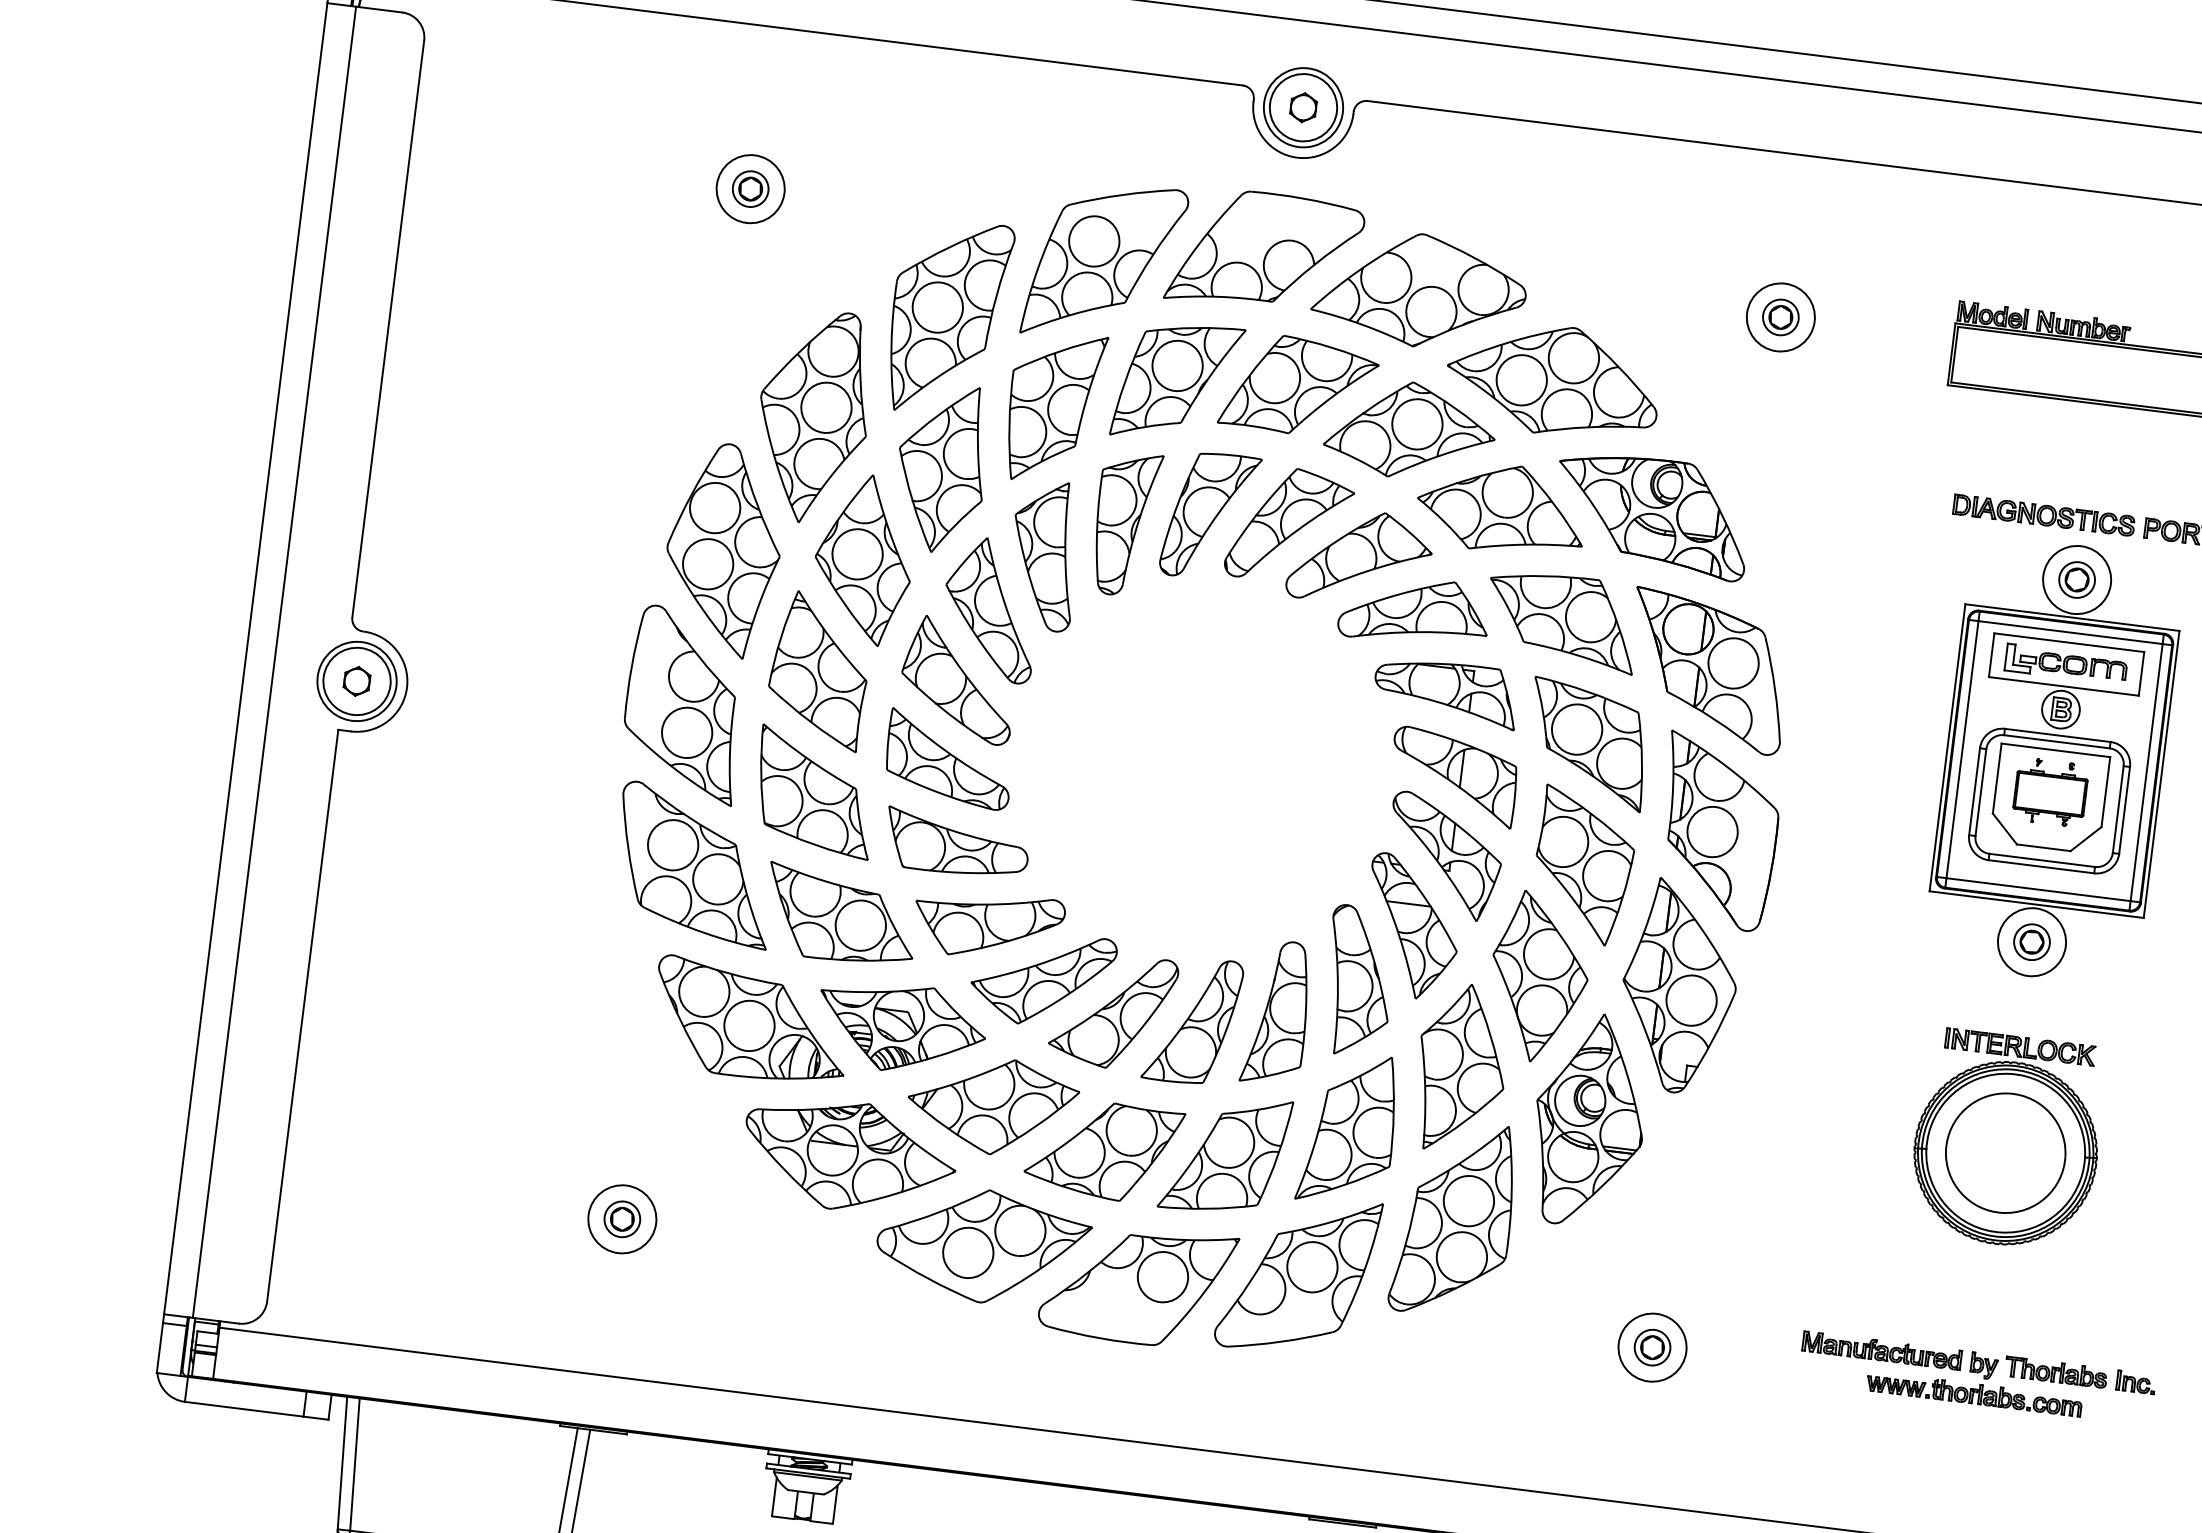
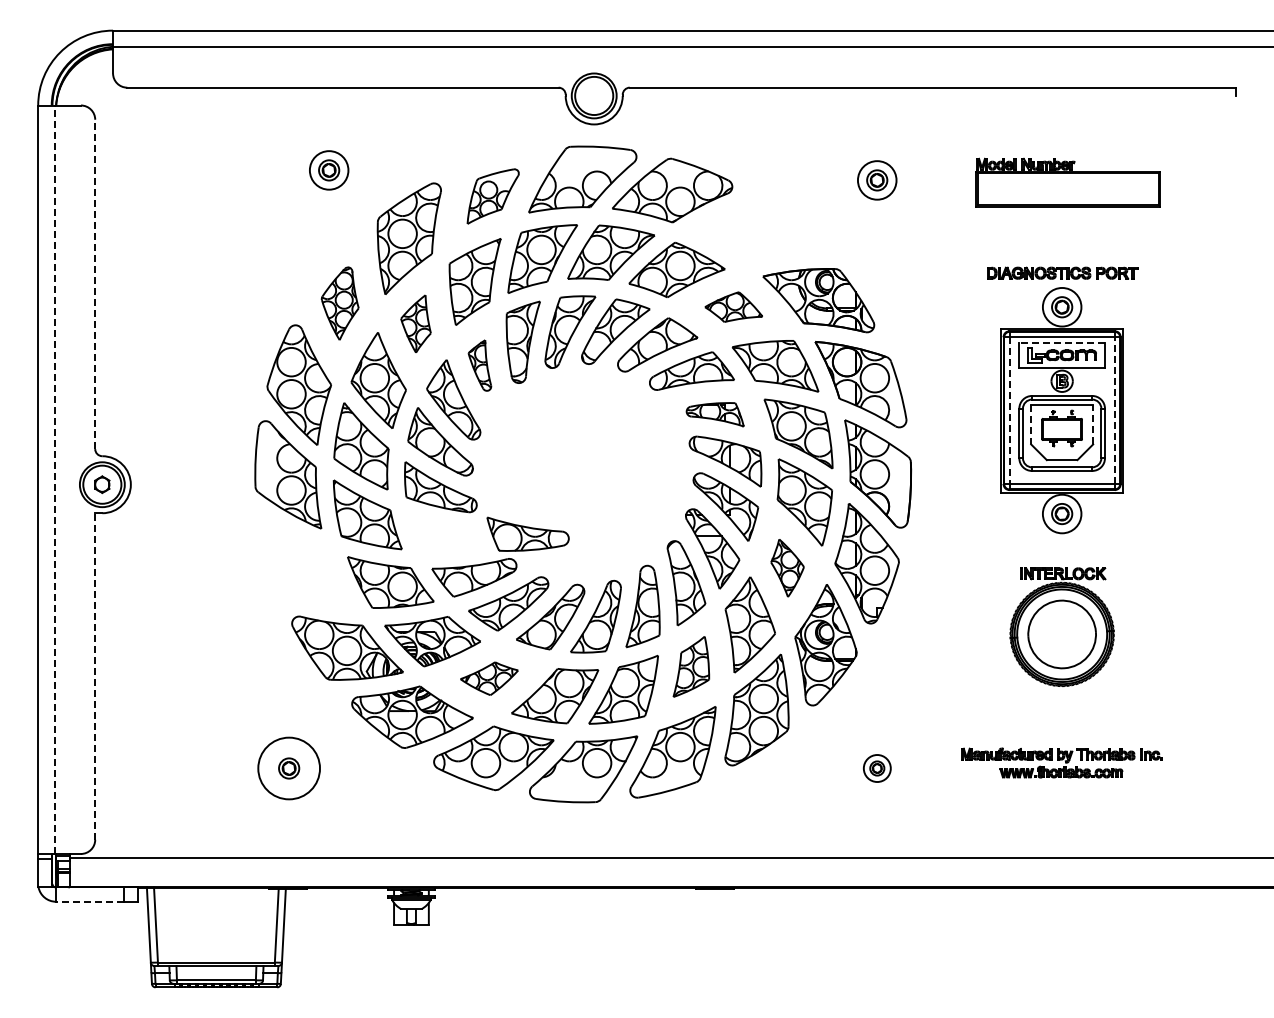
part: (1304, 107) -> (594, 95), removed
part: (751, 189) -> (329, 170), moved
part: (1103, 261) -> (492, 196), size x0.6
line: (388, 329) -> (95, 284), solid -> dashed
part: (1552, 379) -> (753, 231), removed
part: (812, 415) -> (339, 303), size x0.6
part: (940, 467) -> (415, 323), size x0.6
part: (1501, 506) -> (733, 306), size x0.6
part: (1043, 554) -> (479, 365), size x0.6
line: (2069, 643) -> (1062, 343), solid -> dashed
line: (274, 661) -> (54, 479), solid -> dashed
part: (1444, 692) -> (714, 414), size x0.7
line: (1962, 751) -> (1009, 411), solid -> dashed
line: (2146, 772) -> (1114, 410), solid -> dashed
line: (1997, 778) -> (1031, 424), solid -> dashed
line: (2106, 792) -> (1093, 424), solid -> dashed
part: (956, 842) -> (527, 533), moved
part: (695, 863) -> (305, 563), removed
part: (1539, 975) -> (787, 567), size x0.6
line: (303, 1014) -> (95, 675), solid -> dashed
part: (992, 1105) -> (489, 678), size x0.6
part: (1349, 1128) -> (691, 666), size x0.7
circle: (621, 1219) -> (288, 768), size x1.6
part: (1652, 1347) -> (877, 768), size x0.7
line: (243, 1408) -> (89, 901), solid -> dashed

